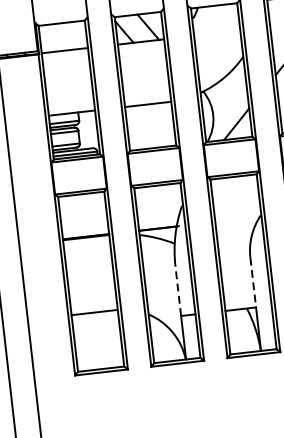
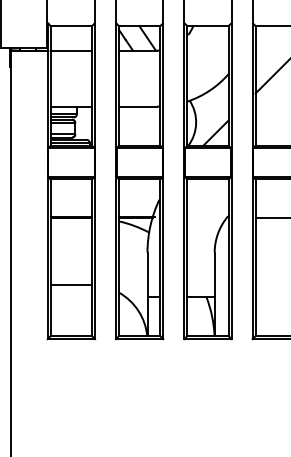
line: (253, 283) -> (214, 275), dashed -> solid
line: (178, 290) -> (147, 274), dashed -> solid

